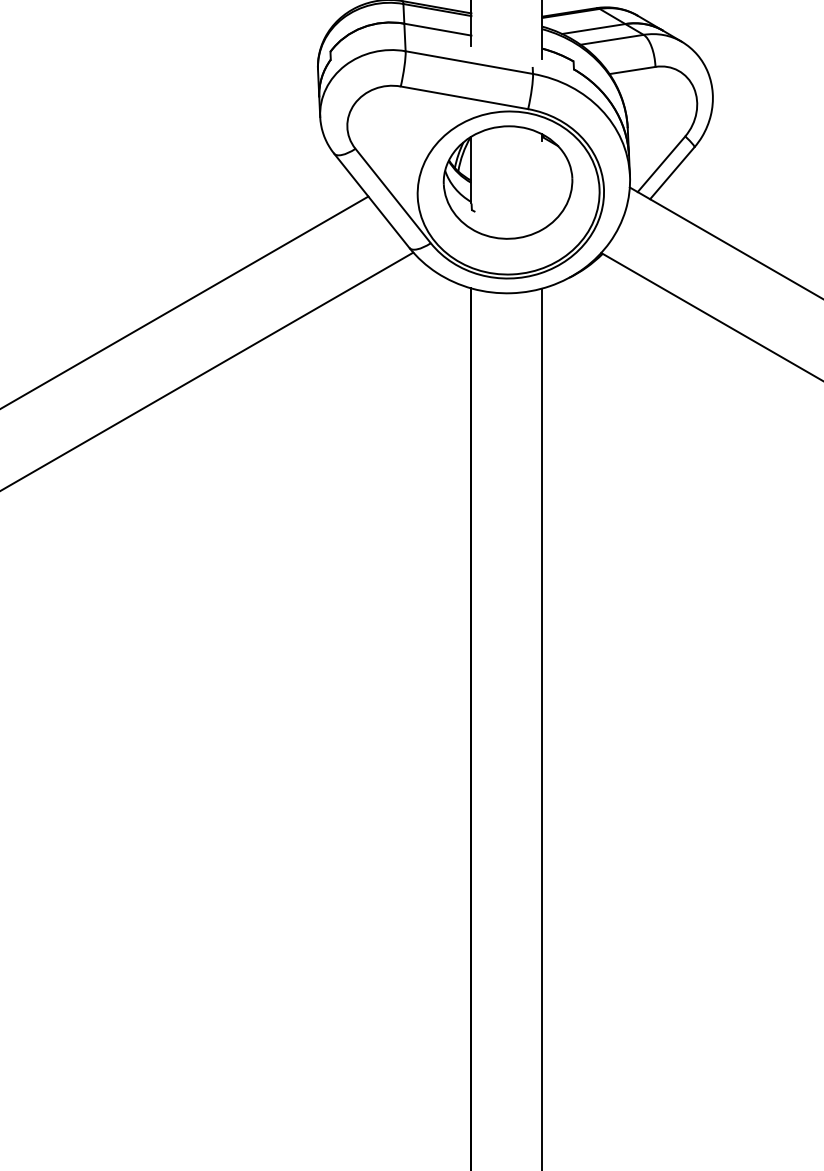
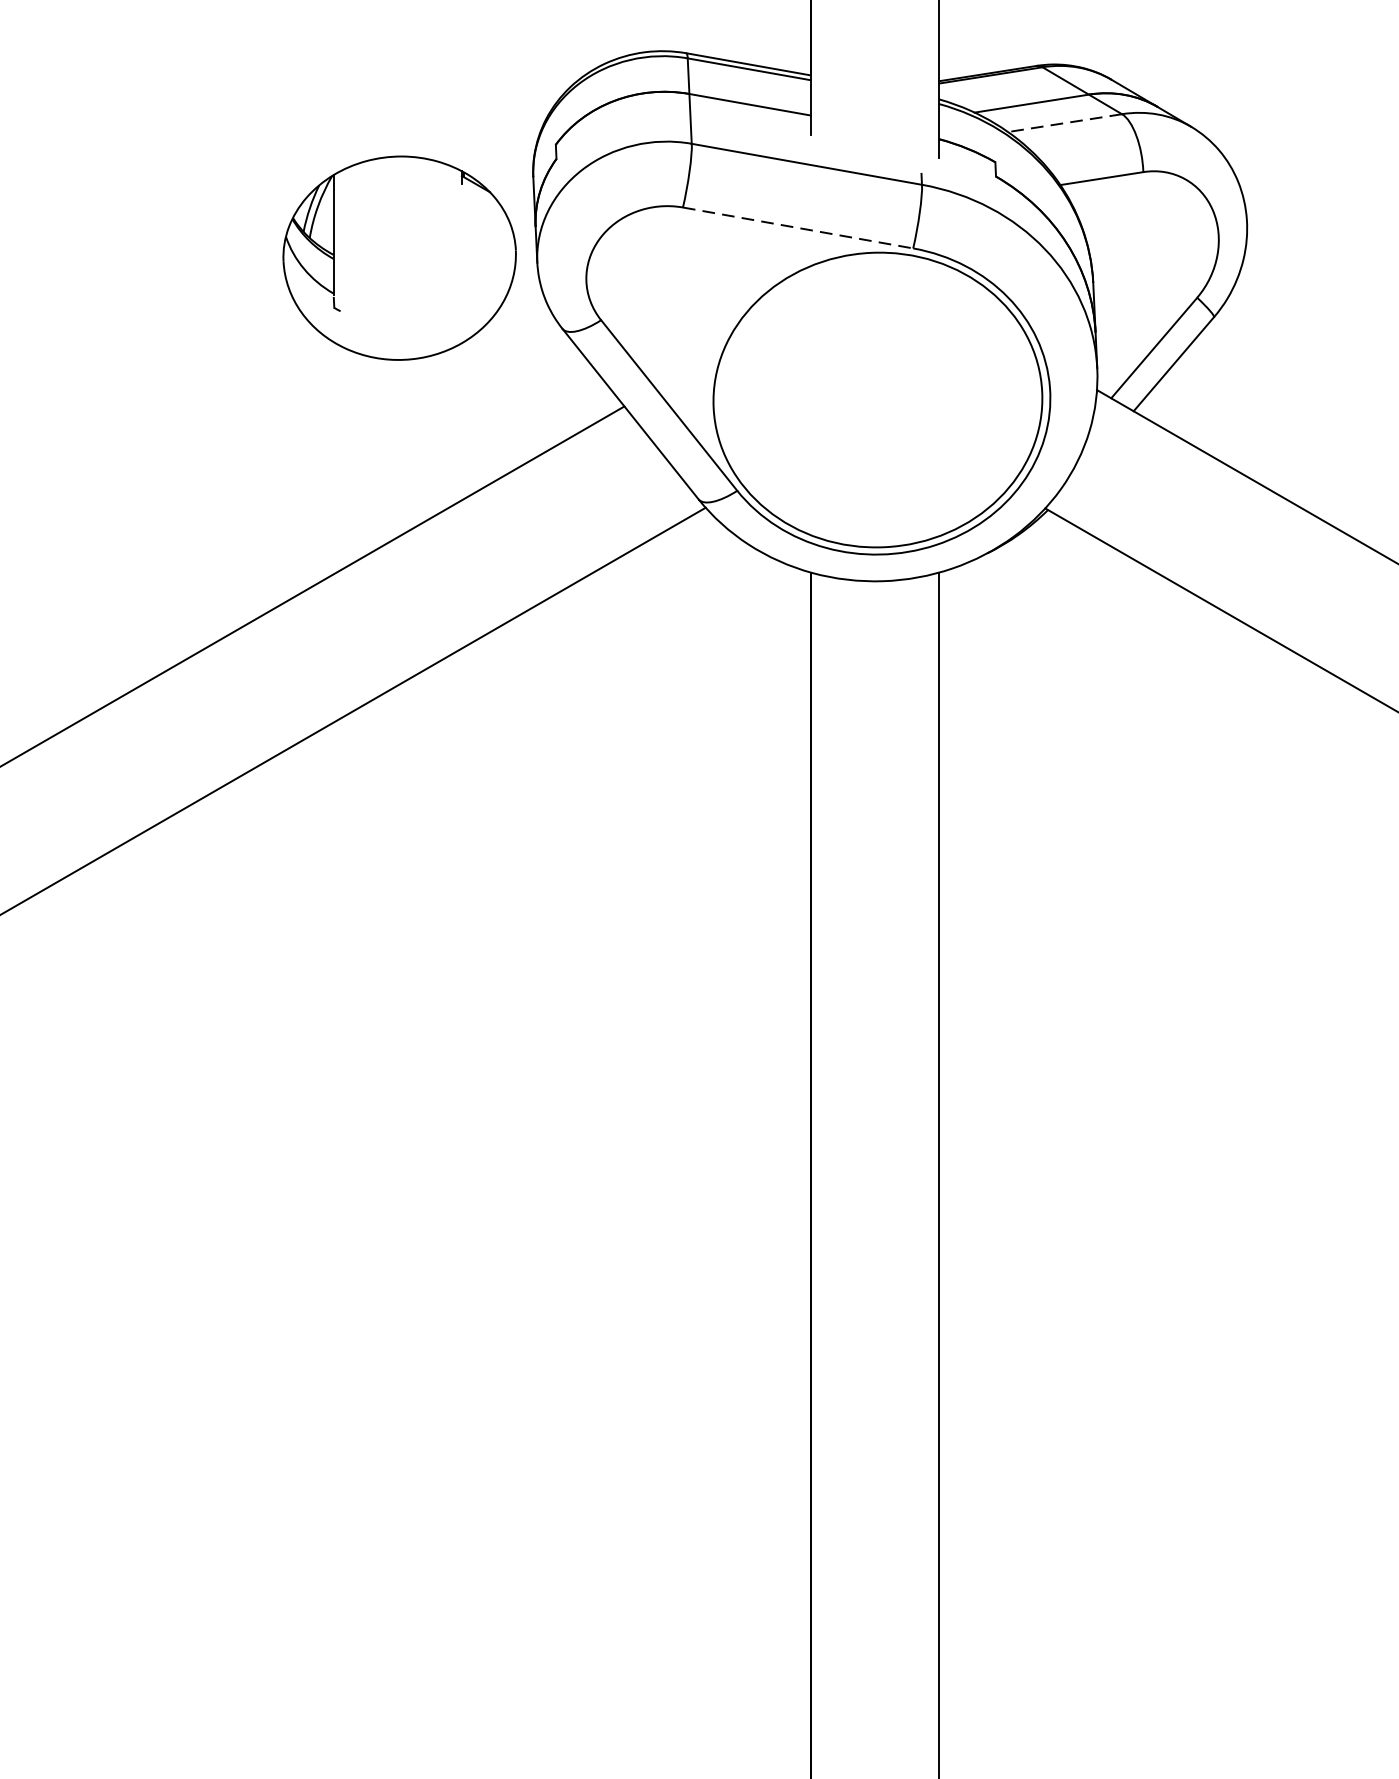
line: (612, 39) -> (1065, 122), solid -> dashed
line: (464, 97) -> (798, 227), solid -> dashed
part: (507, 182) -> (398, 258), moved

